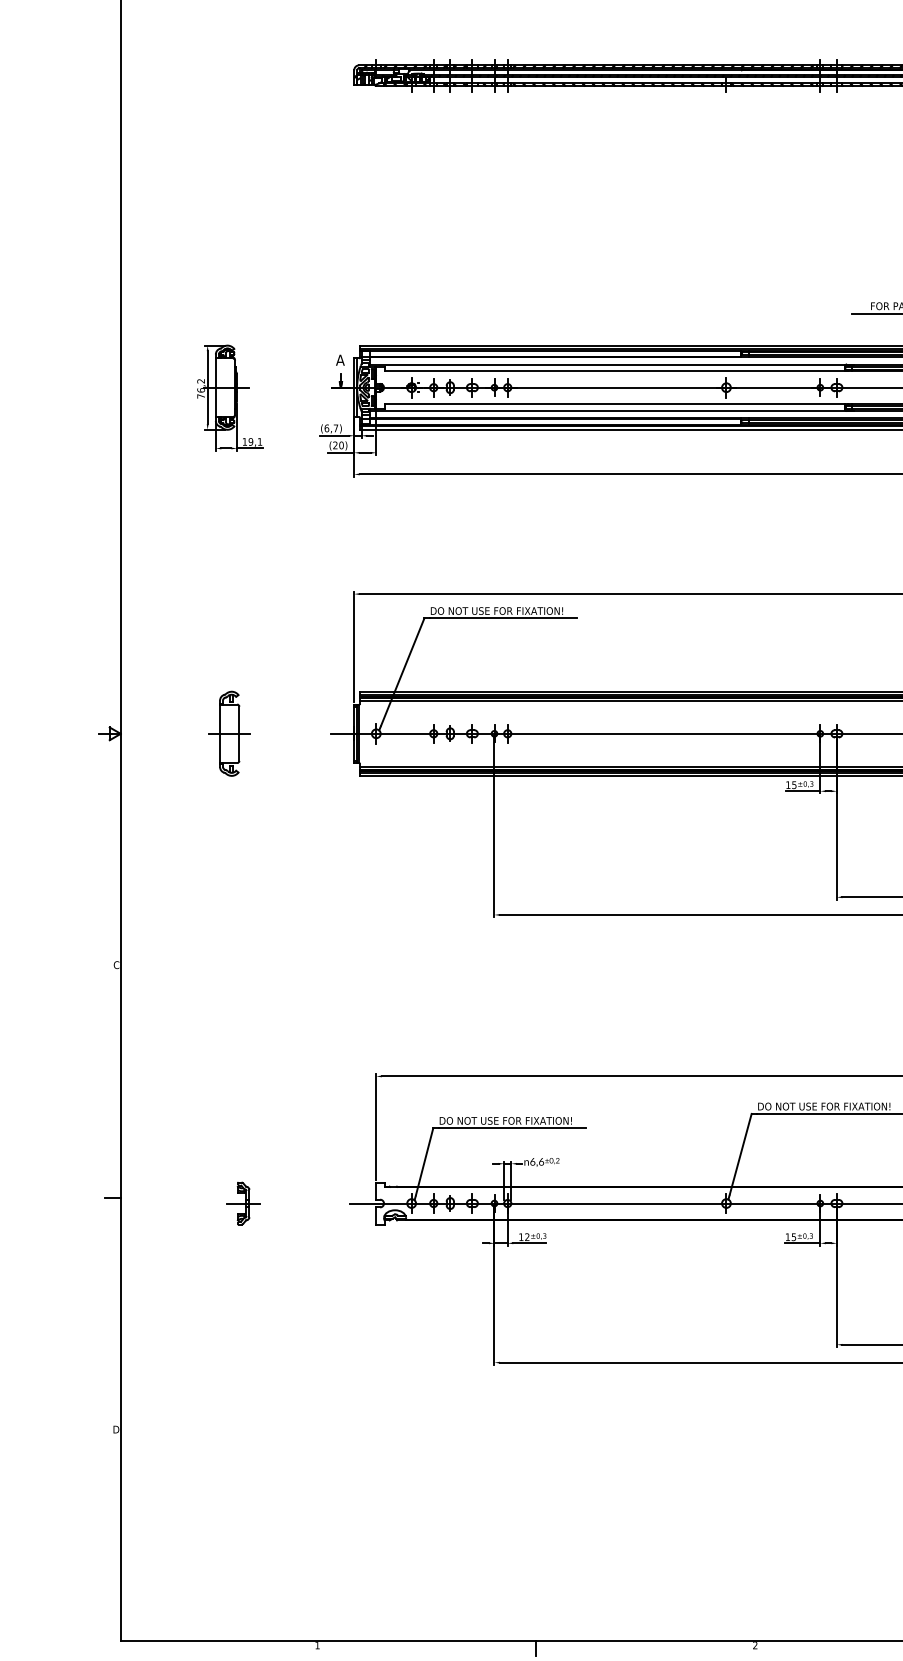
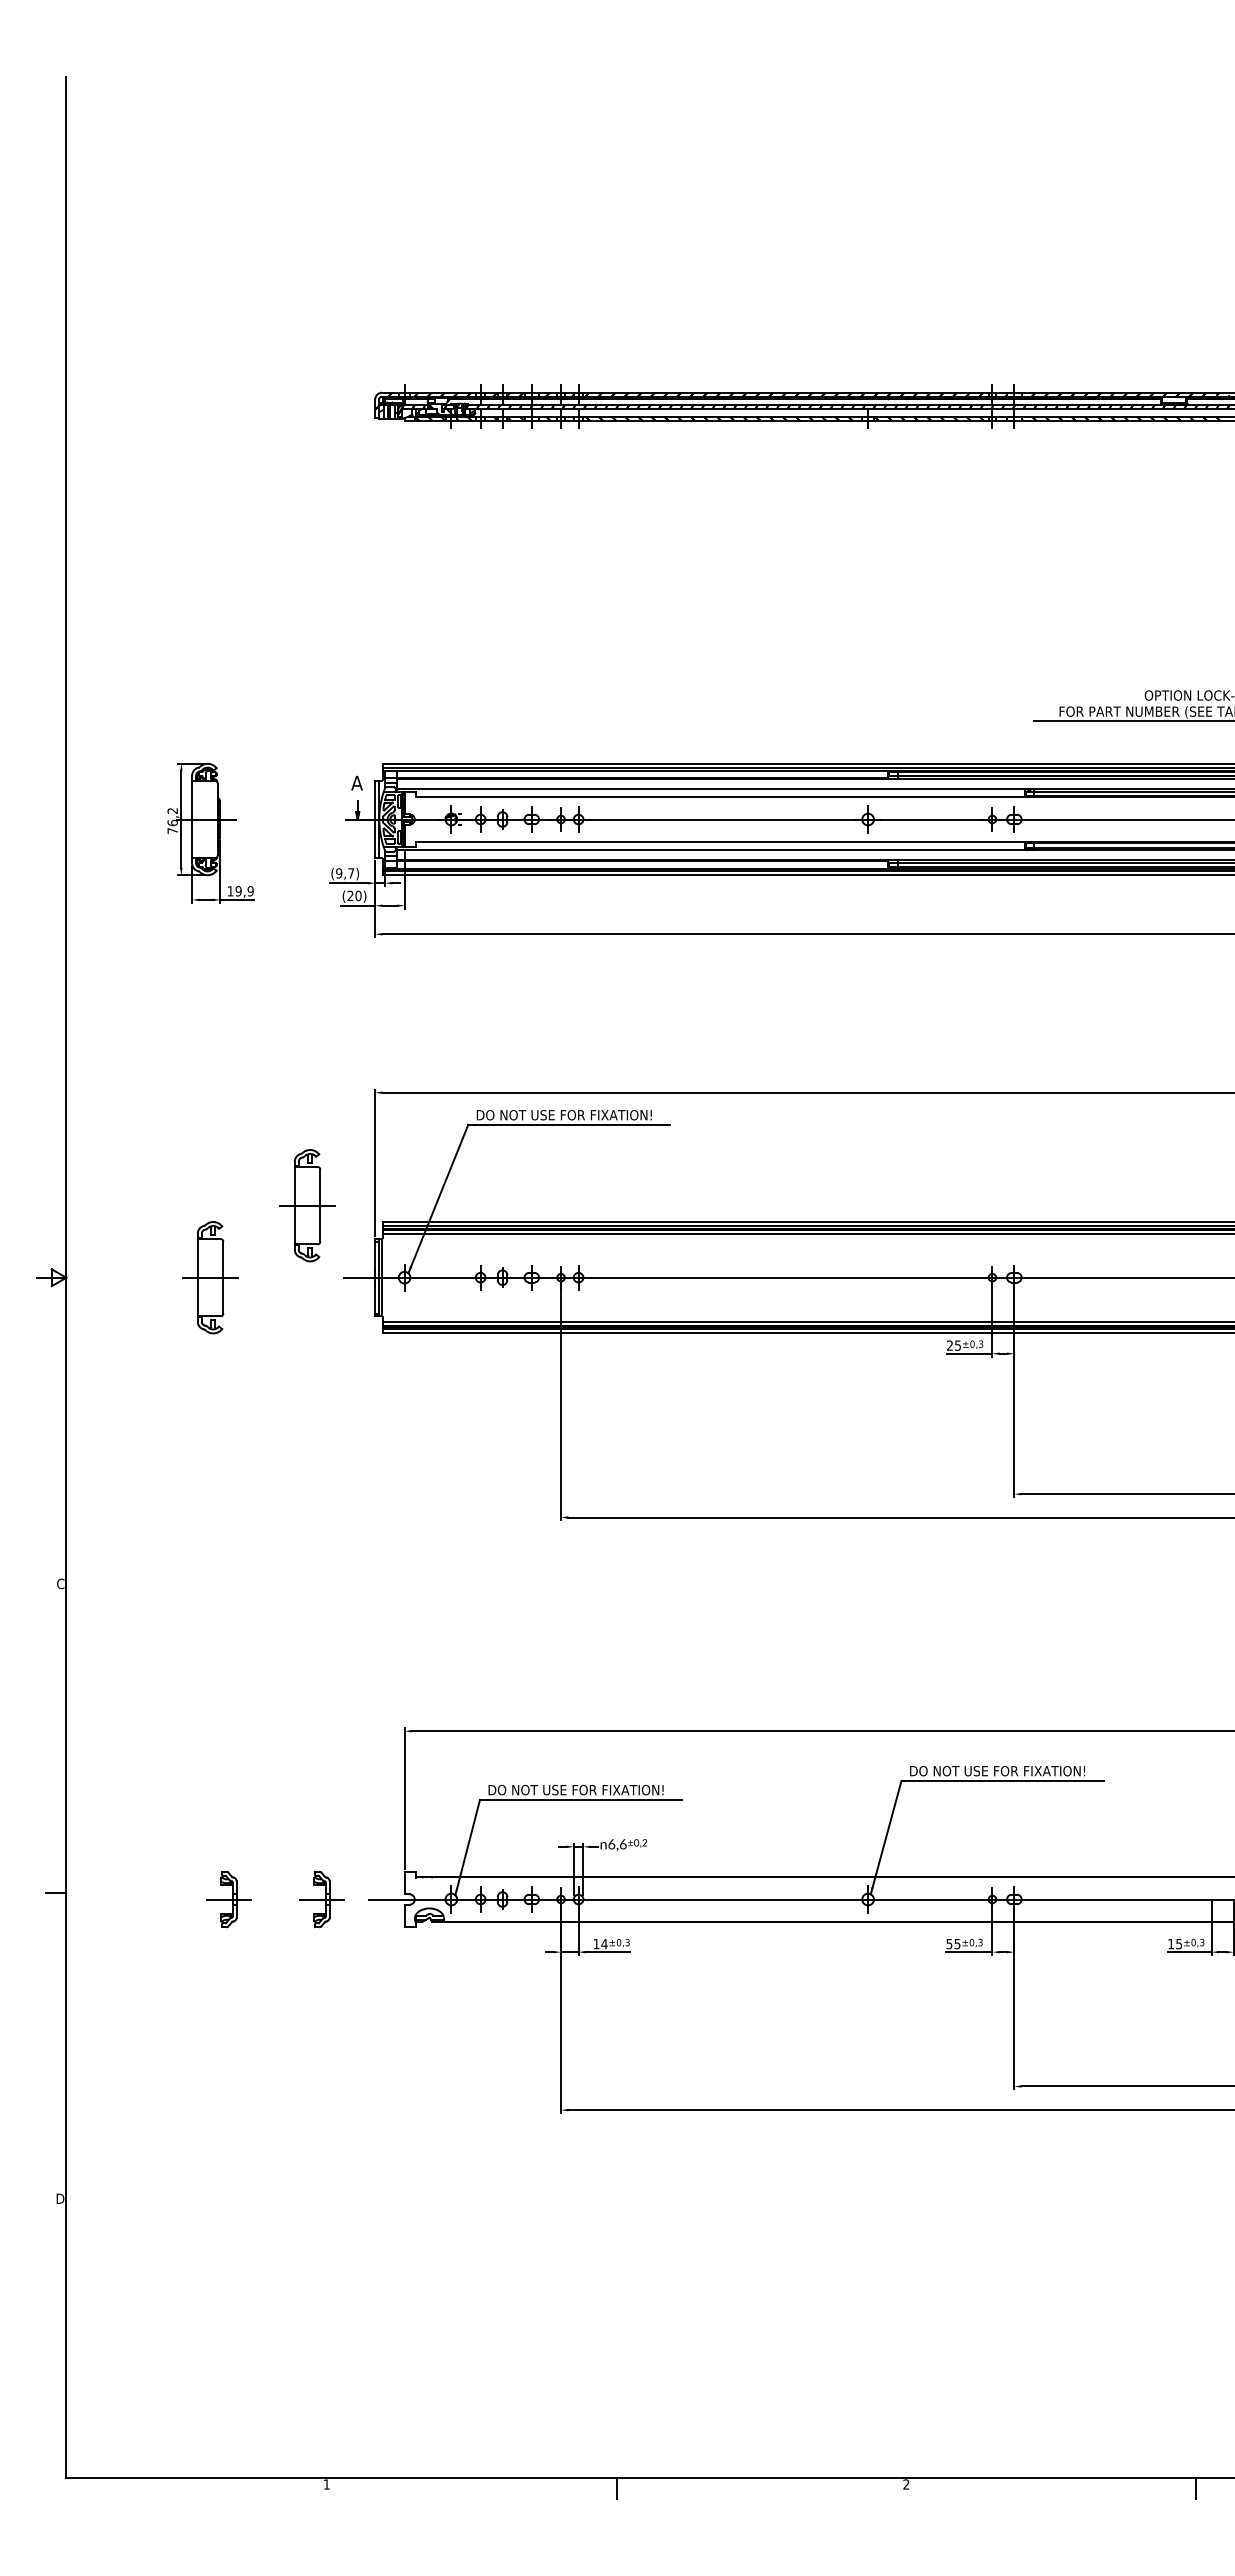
text: (327, 428) -> (339, 873), (6,7) -> (9,7)
text: (259, 442) -> (250, 891), 19,1 -> 19,9
part: (302, 679) -> (307, 1205), added
text: (787, 785) -> (949, 1345), 15 -> 25
part: (313, 1203) -> (321, 1899), added
text: (527, 1236) -> (604, 1943), 12 -> 14
text: (787, 1237) -> (949, 1944), 15 -> 55

